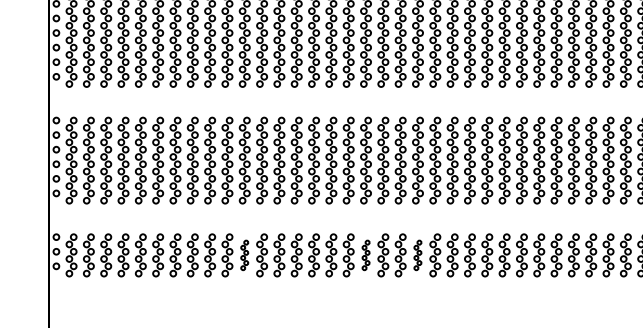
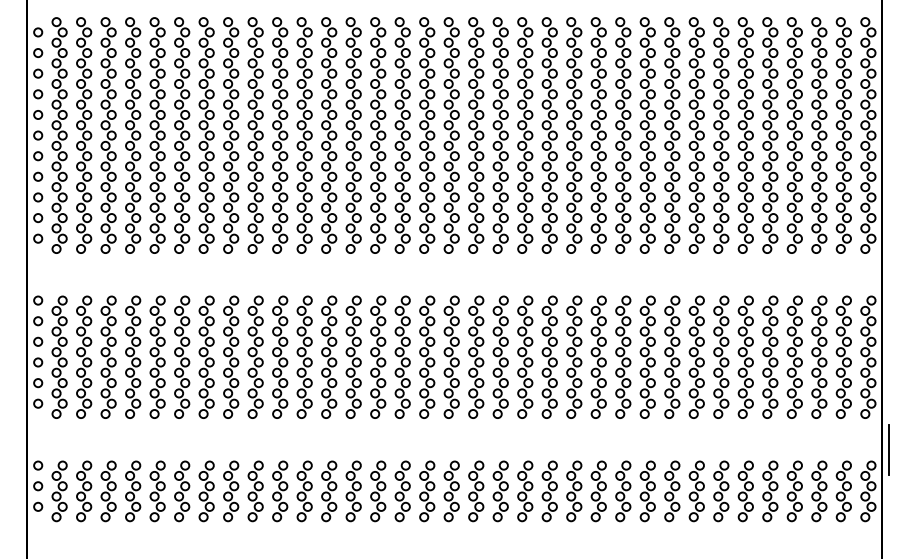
part: (244, 255) -> (304, 491), size x1.43
part: (366, 255) -> (476, 491), size x1.43
part: (417, 255) -> (549, 491), size x1.43

